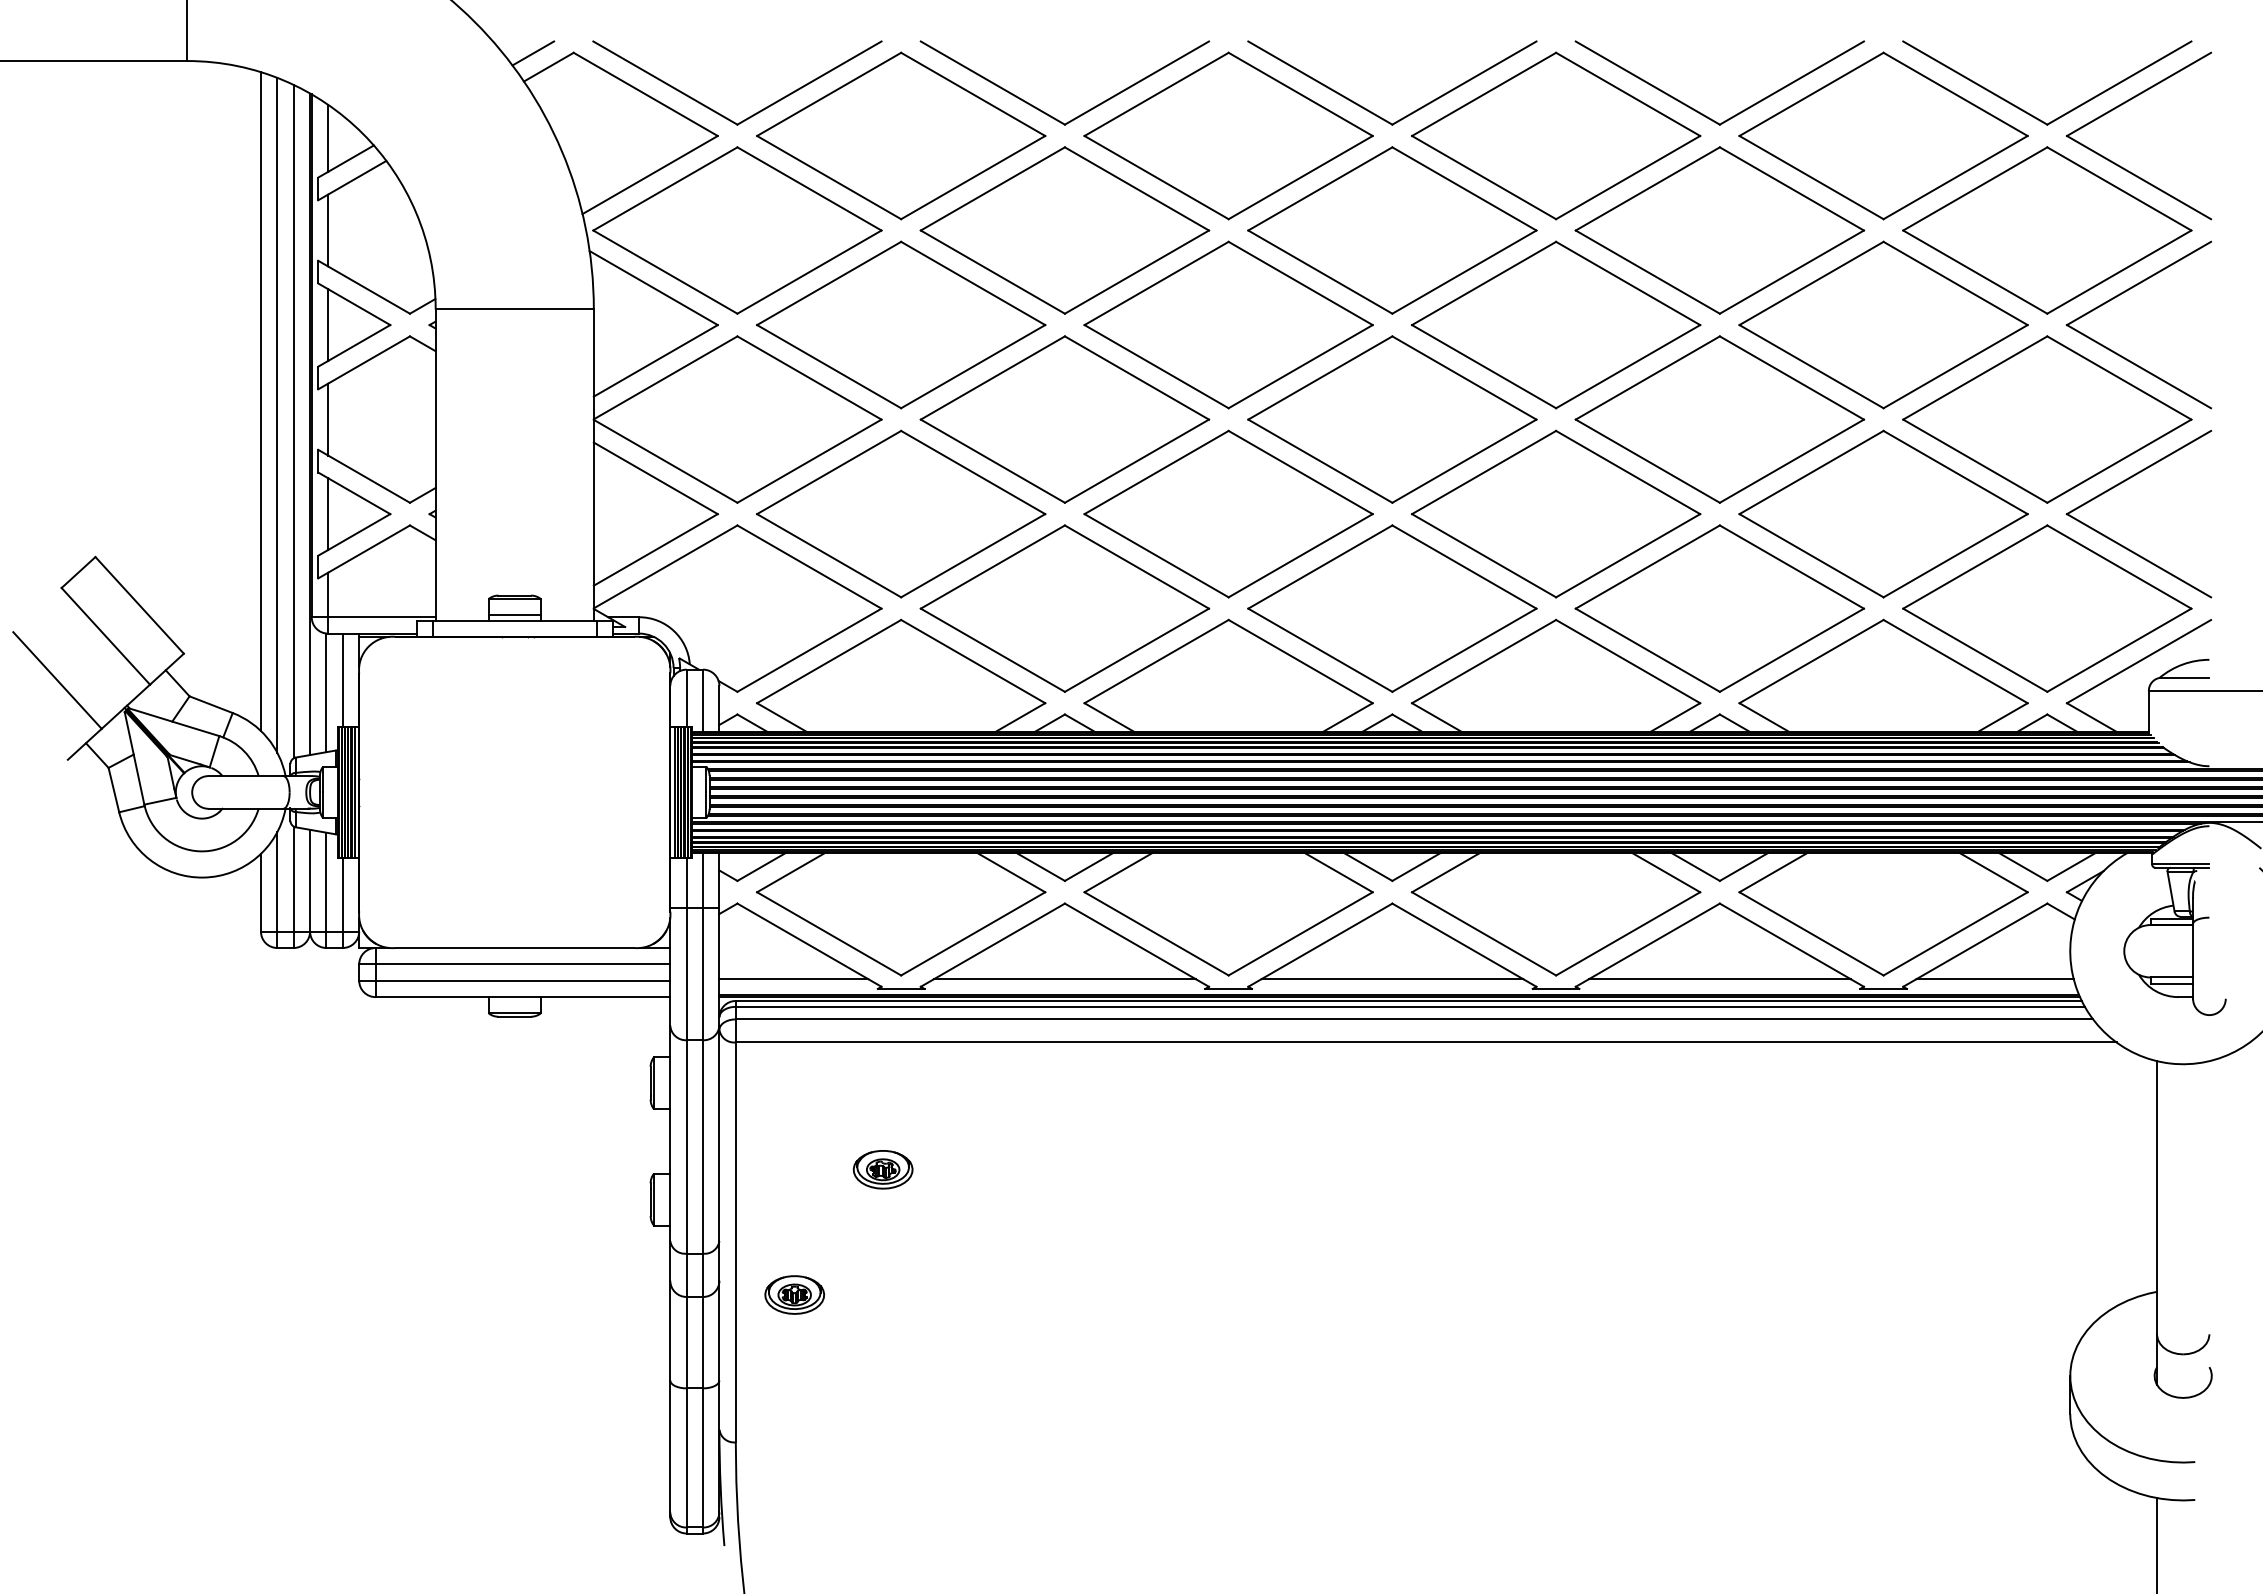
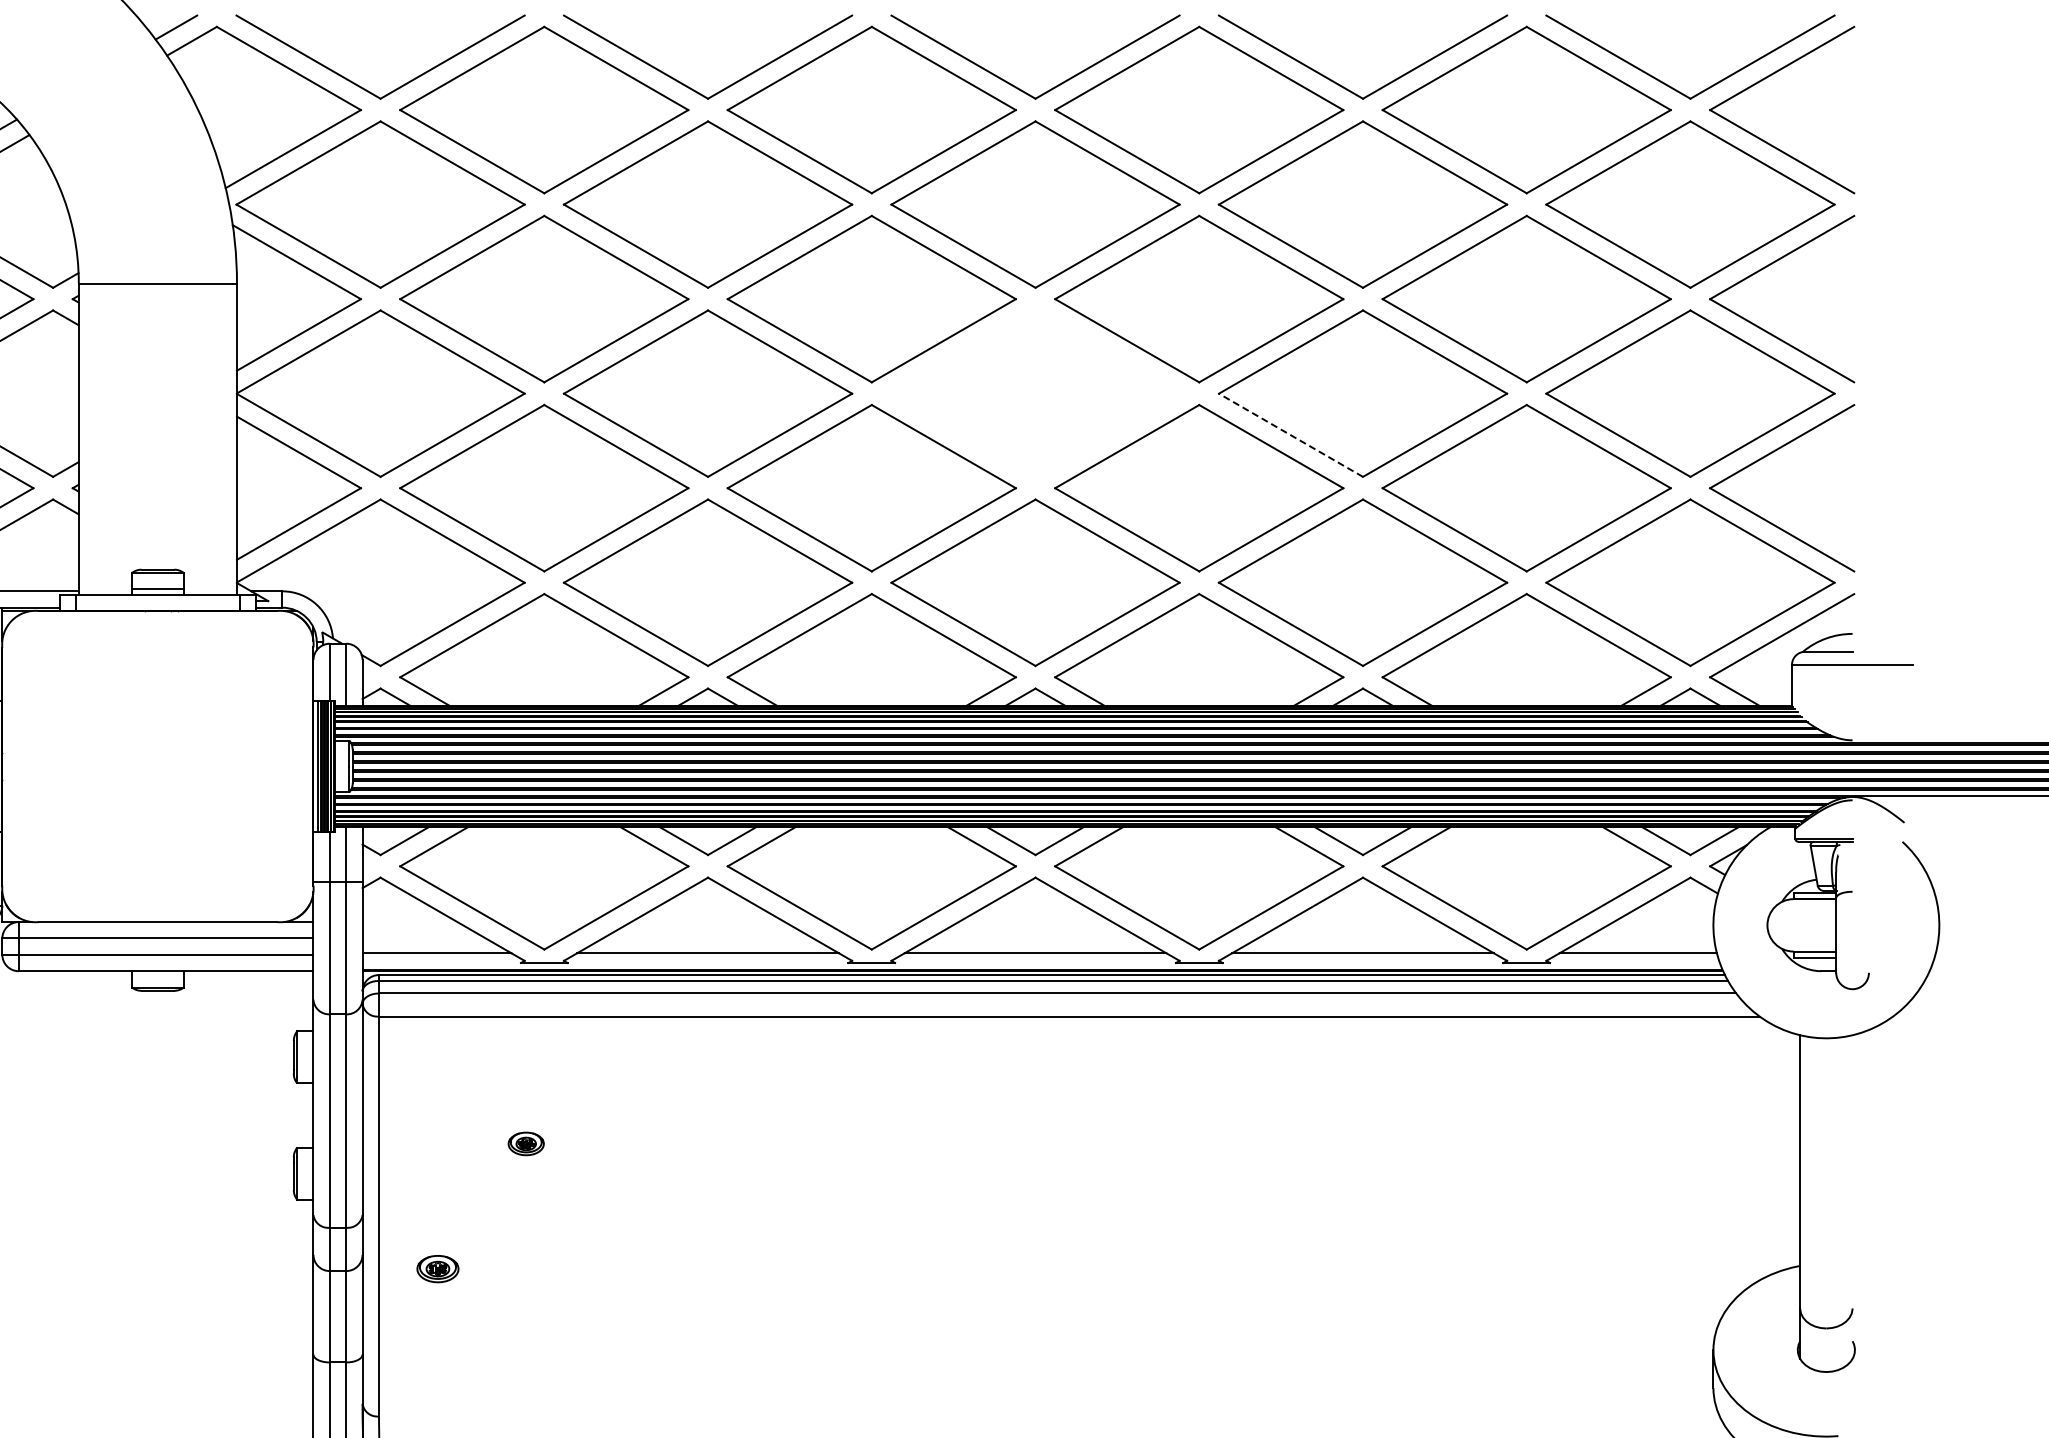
part: (1392, 419) -> (1035, 393), removed
line: (1647, 460) -> (1290, 434), solid -> dashed
part: (882, 1169) -> (525, 1143), size x0.6
part: (794, 1294) -> (437, 1268), size x0.7

